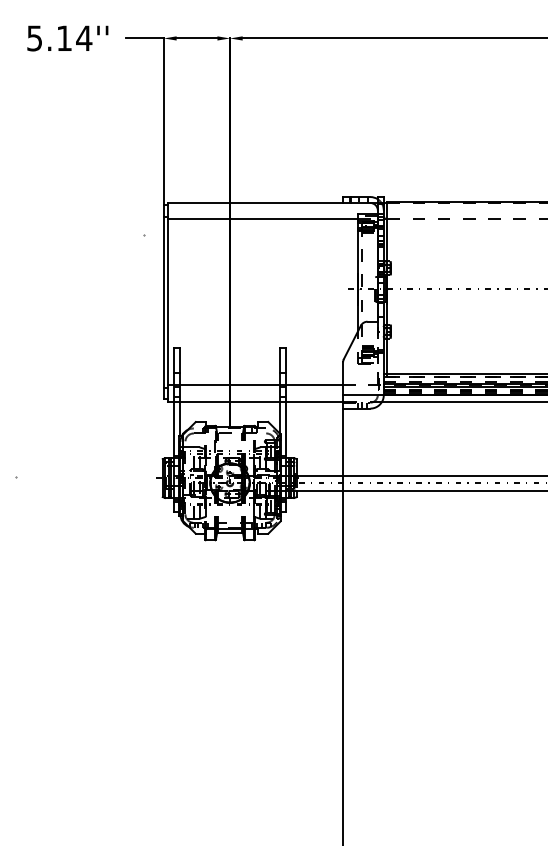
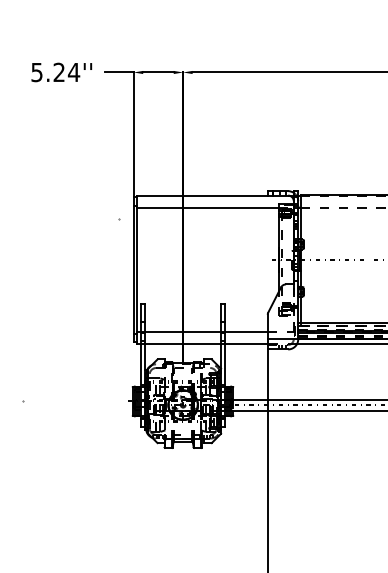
text: (64, 37) -> (59, 71), 5.14'' -> 5.24''

